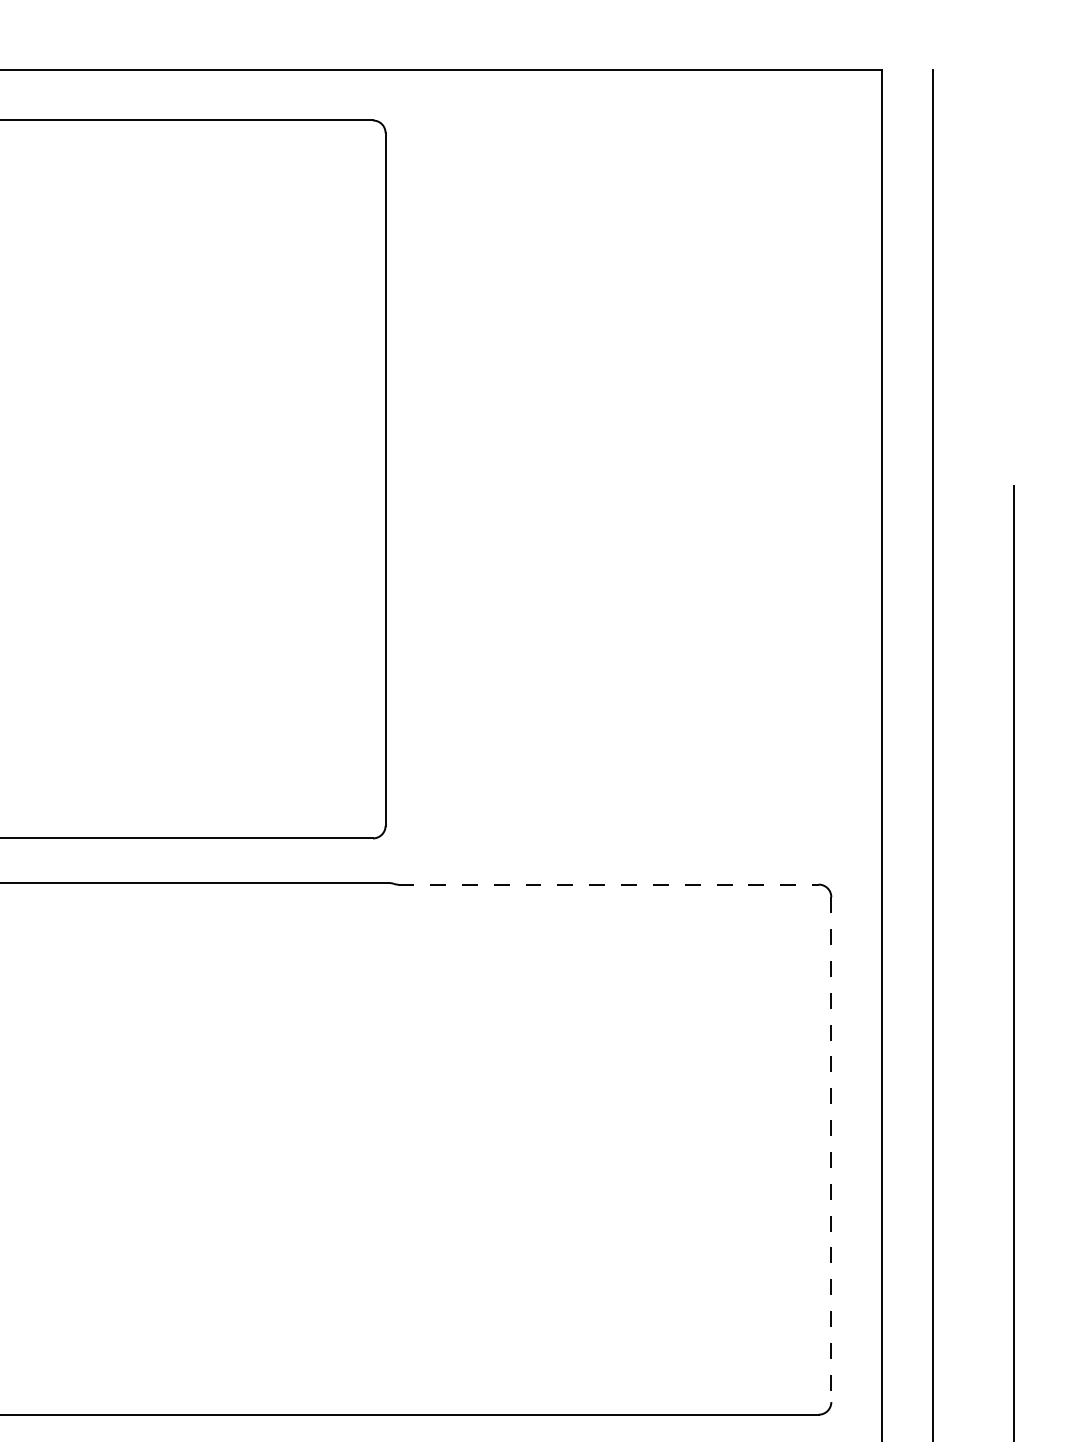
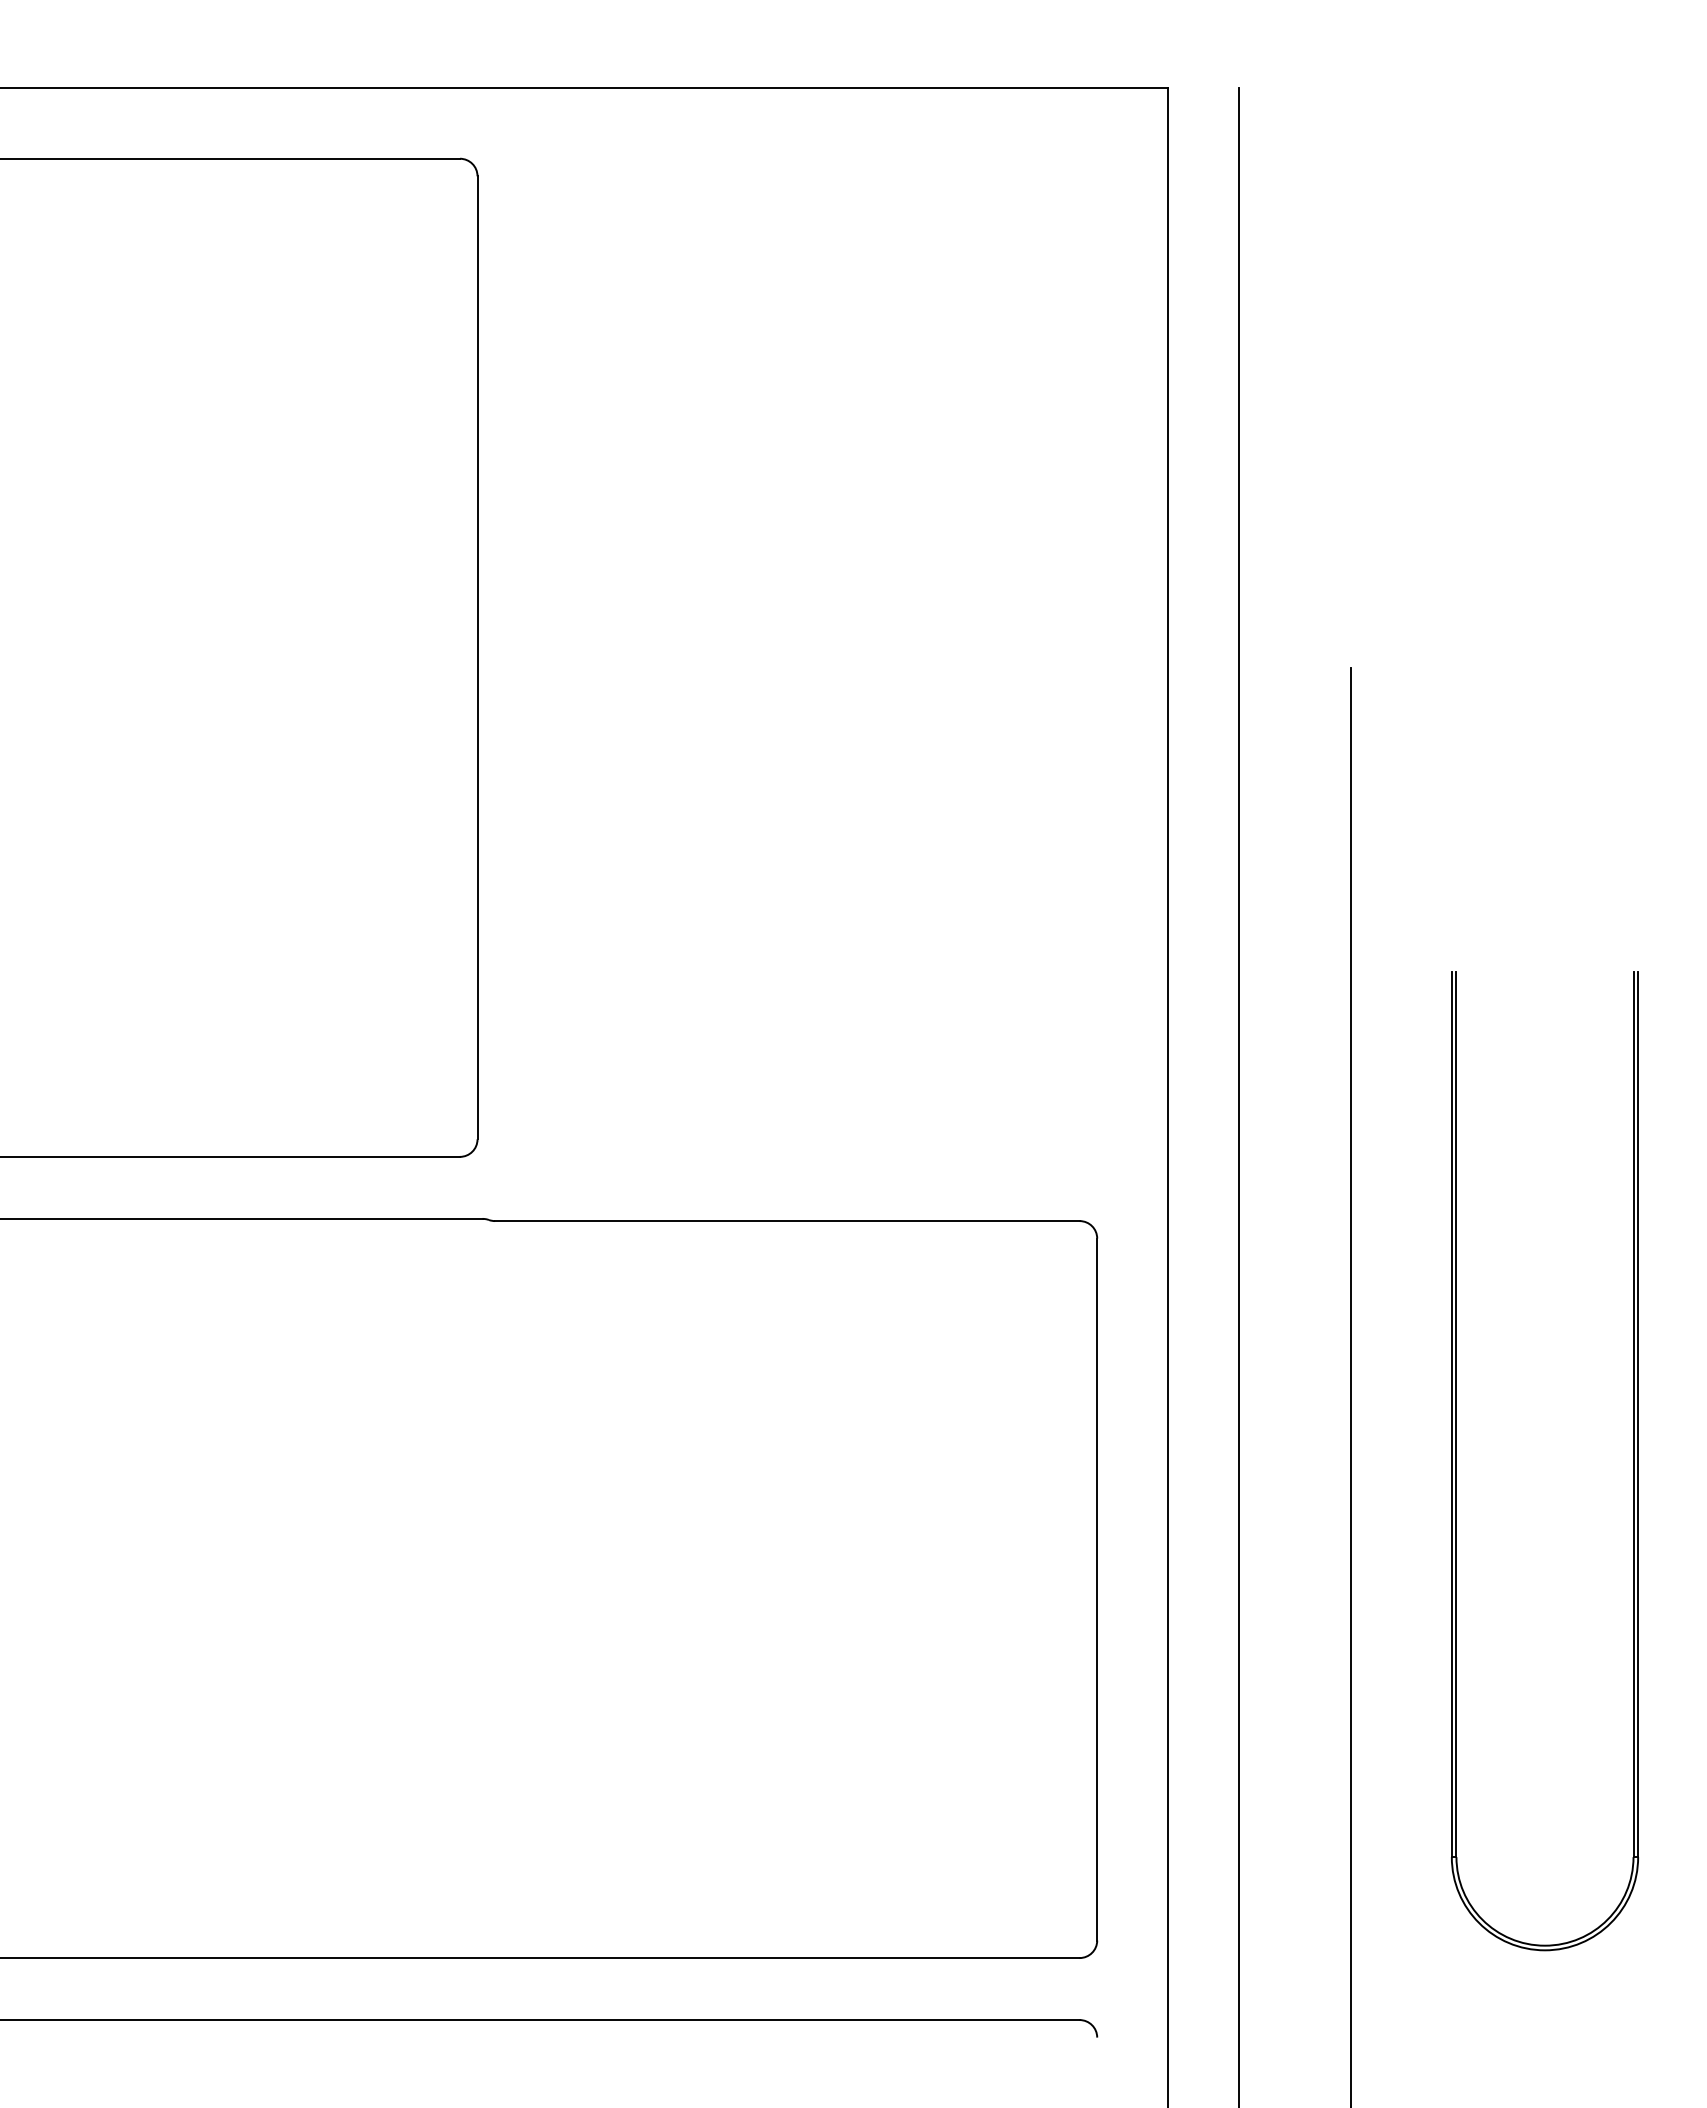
line: (608, 884) -> (787, 1221), dashed -> solid
line: (831, 1149) -> (1097, 1589), dashed -> solid

